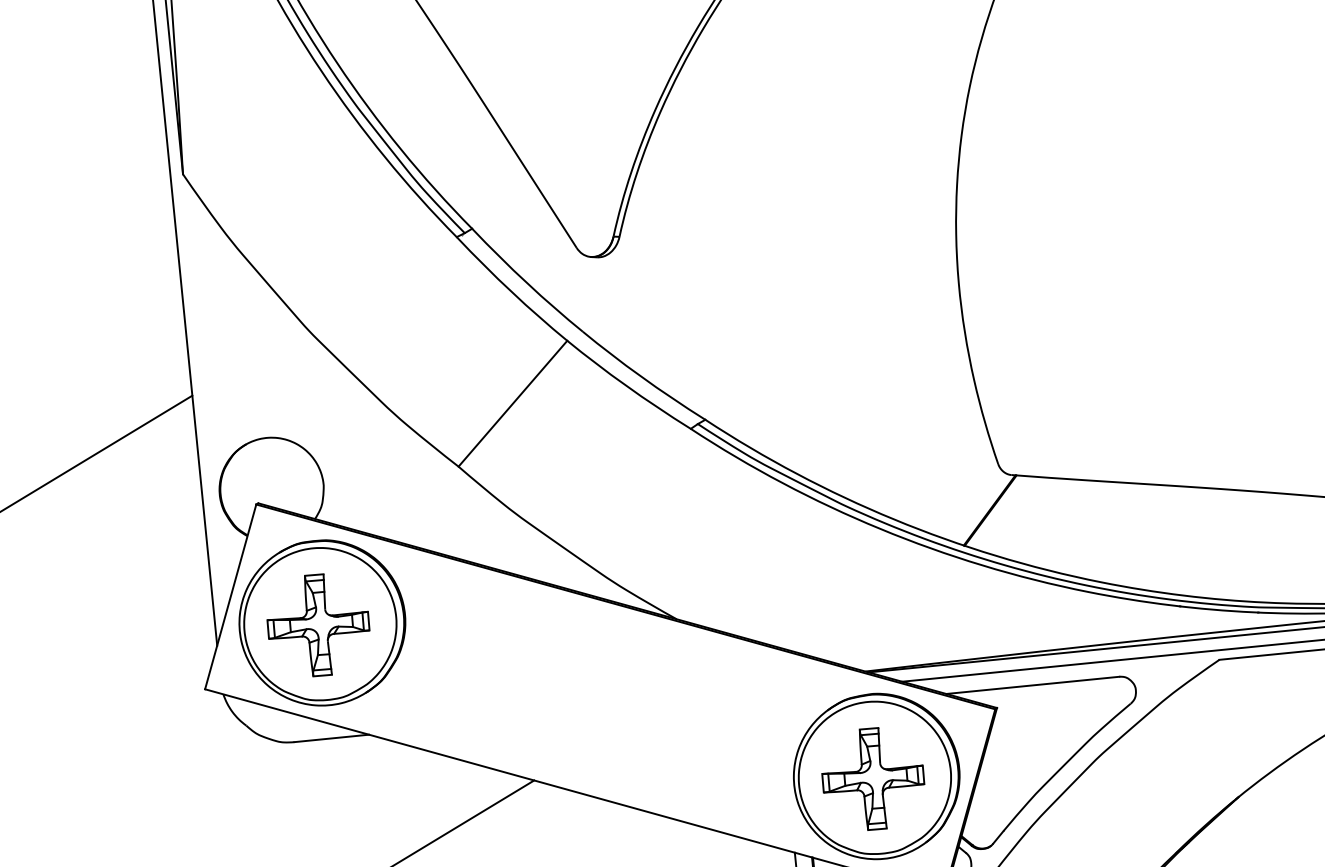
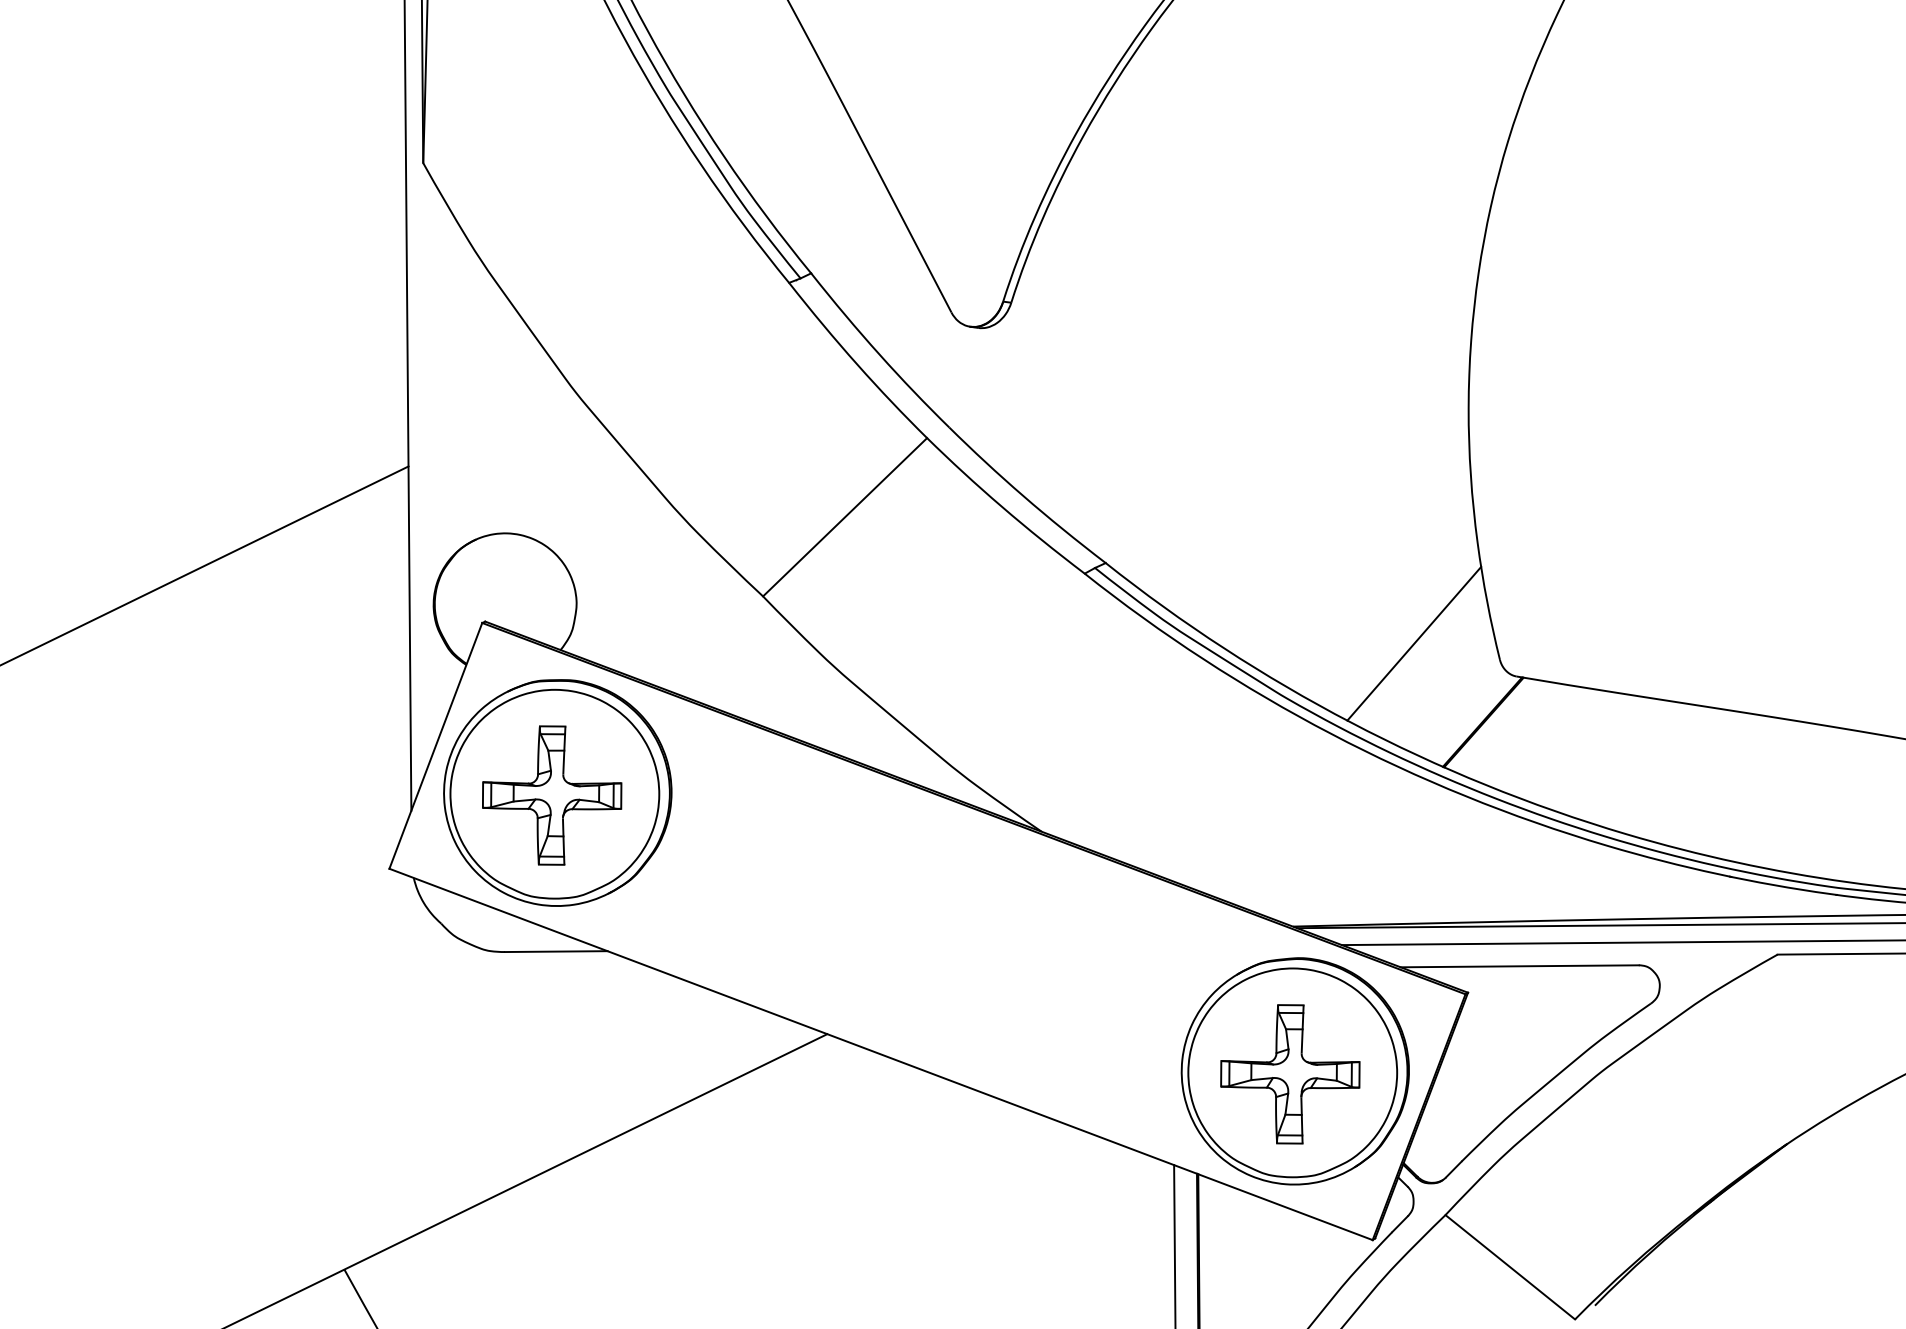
line: (935, 457) -> (1414, 643), added

